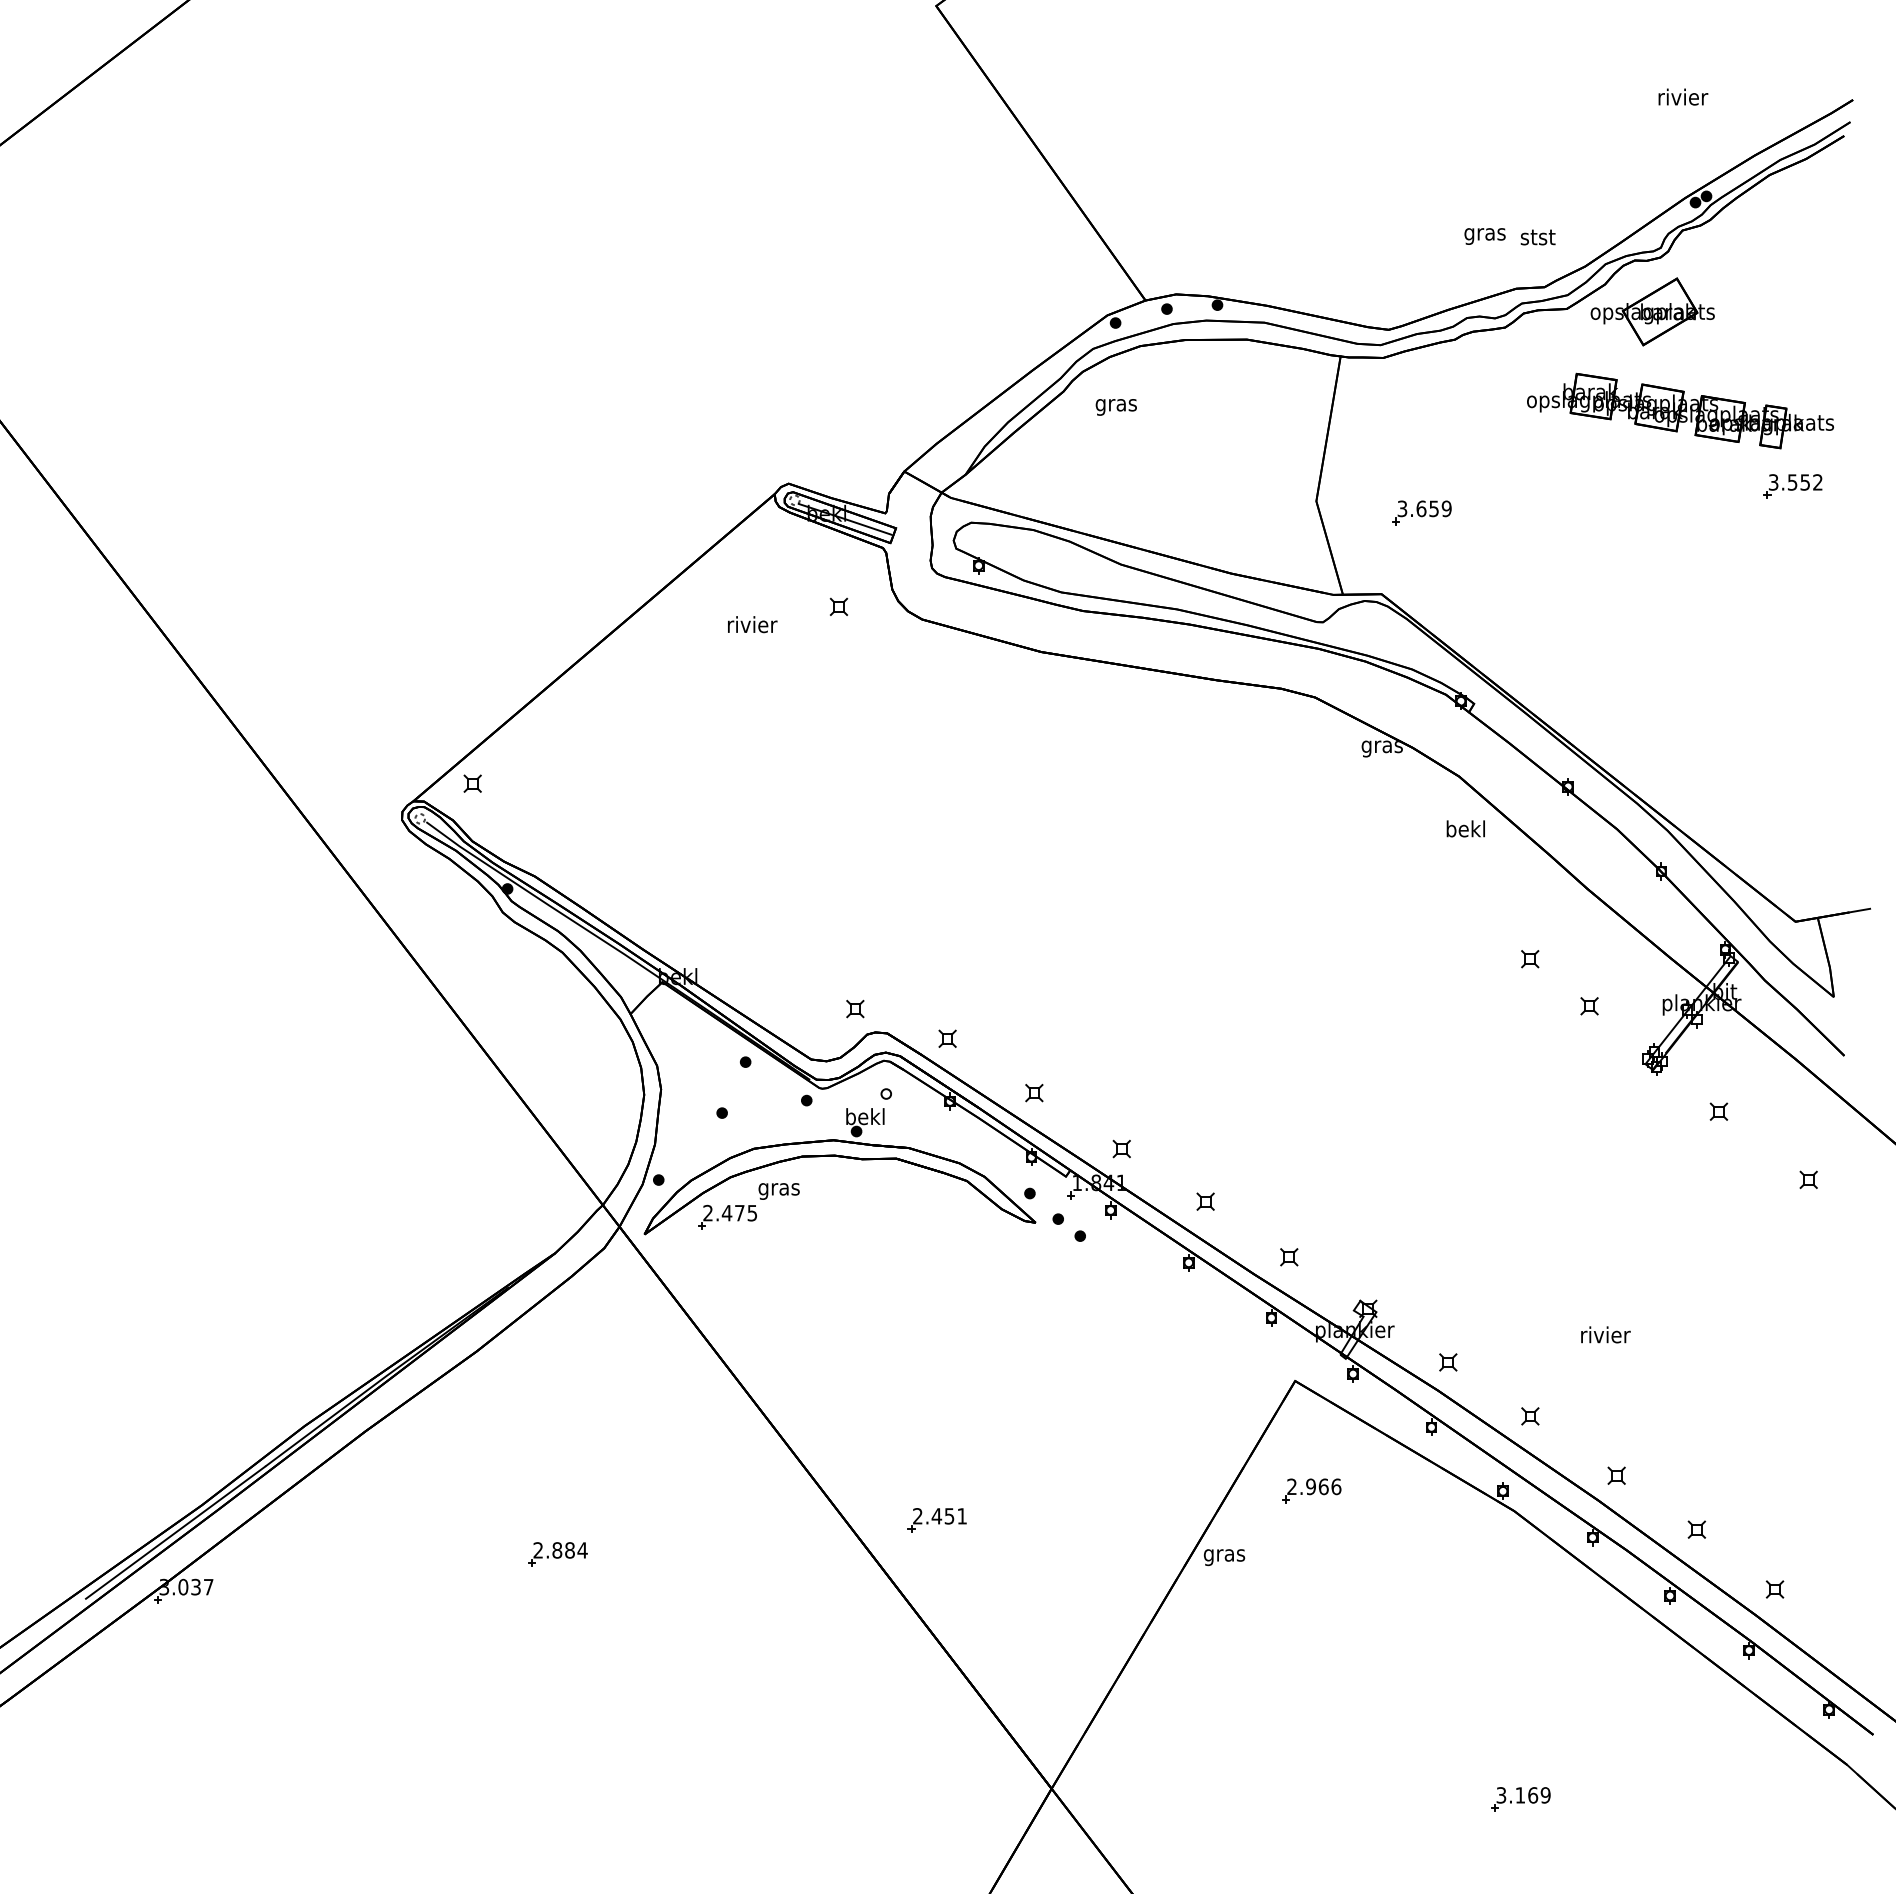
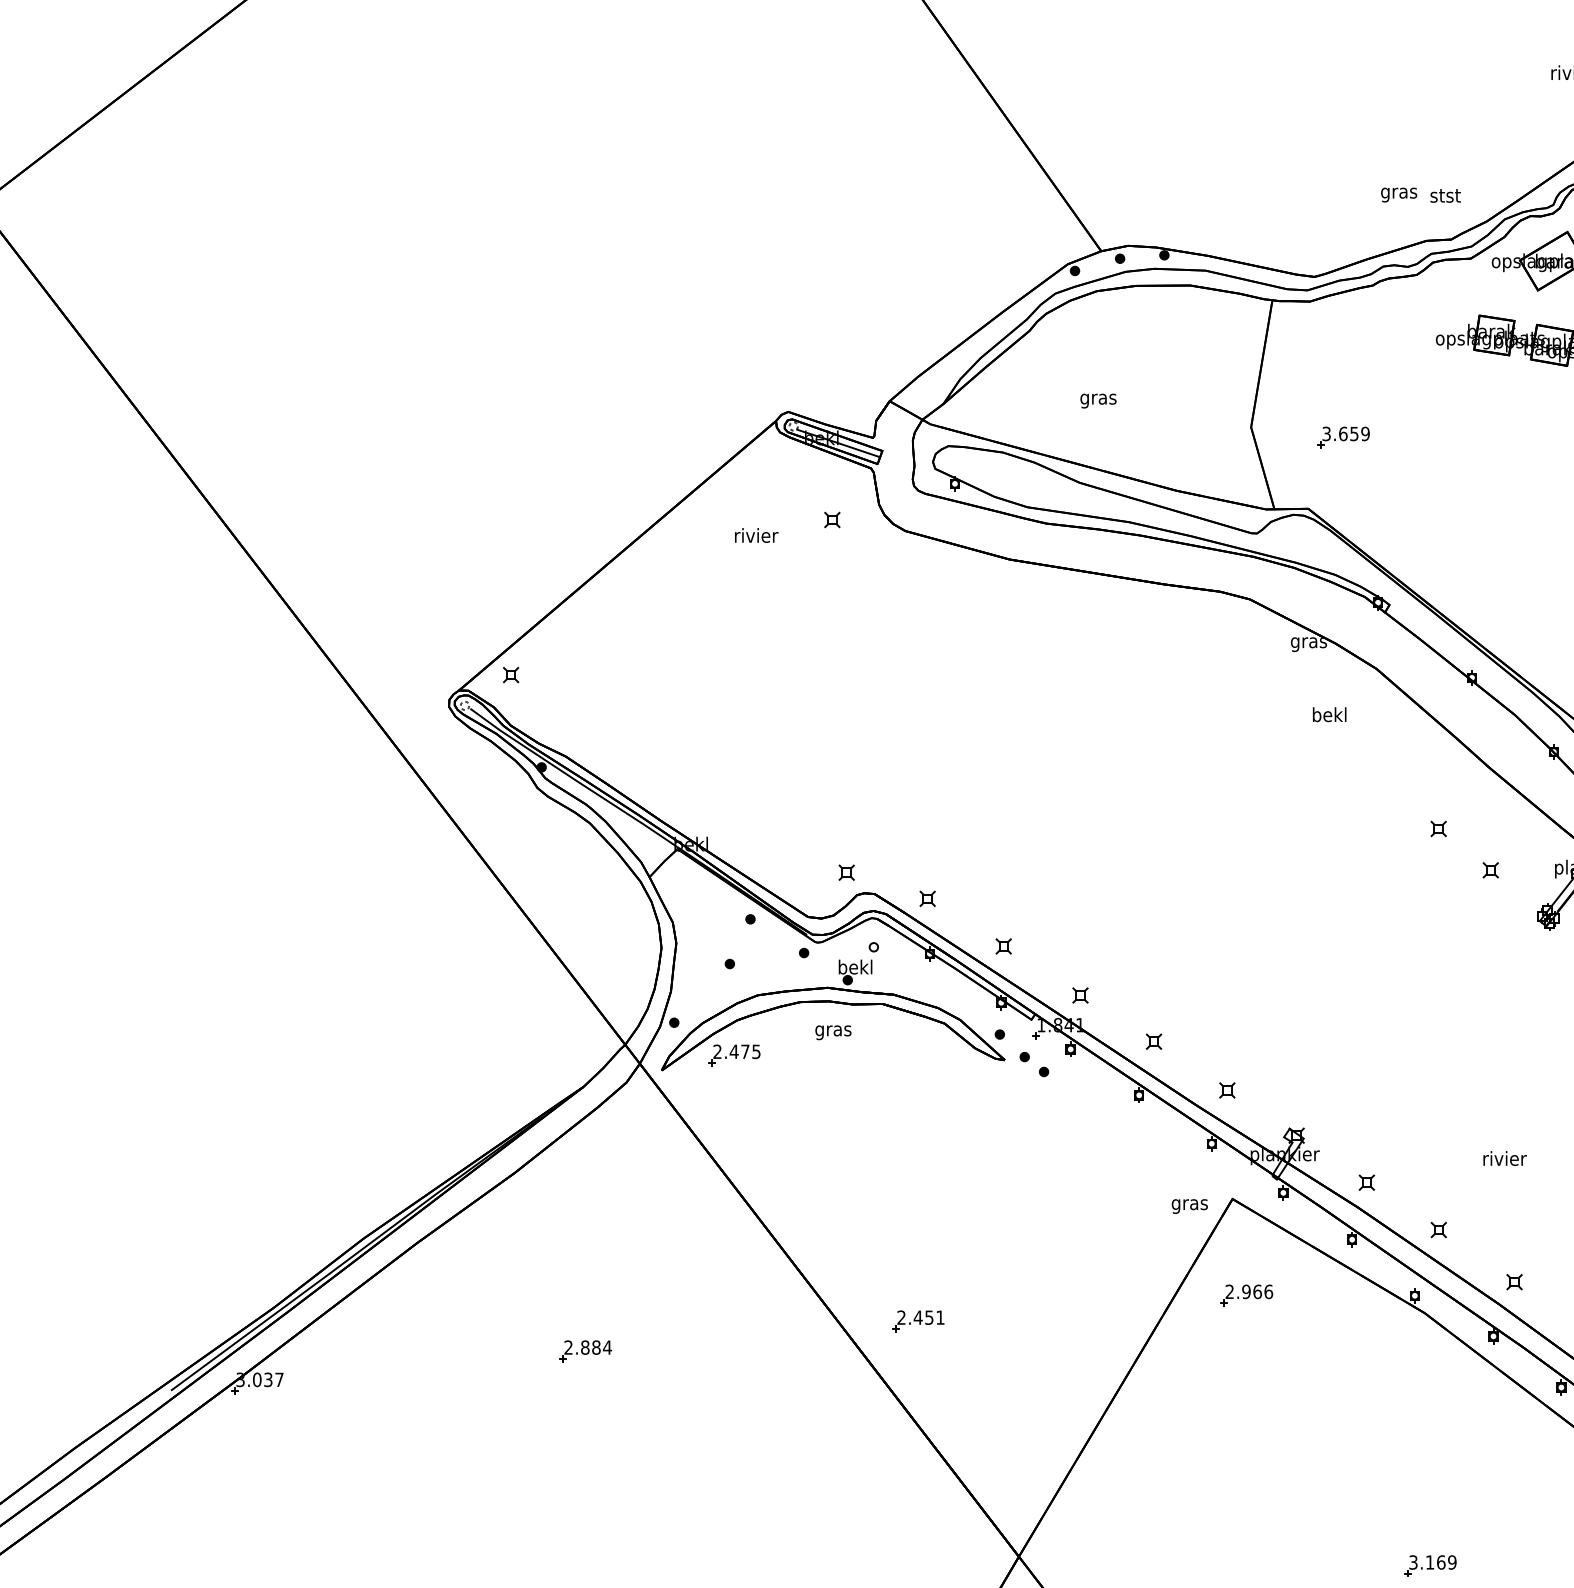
text: (1115, 407) -> (1097, 401), moved
text: (1465, 828) -> (1329, 714), moved
text: (778, 1191) -> (832, 1032), moved
text: (1224, 1557) -> (1189, 1206), moved

